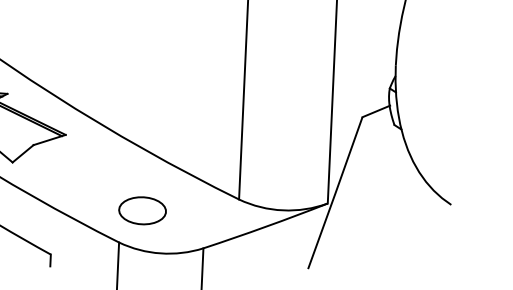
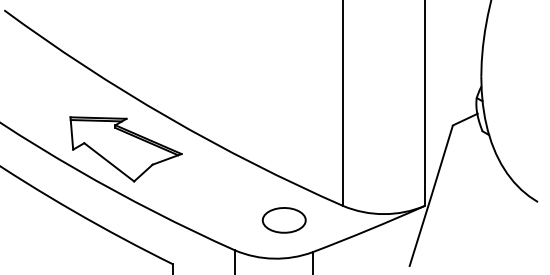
part: (141, 210) -> (283, 220), moved

